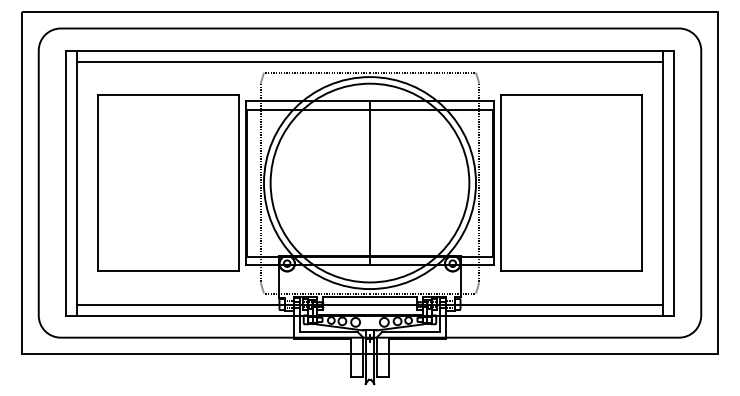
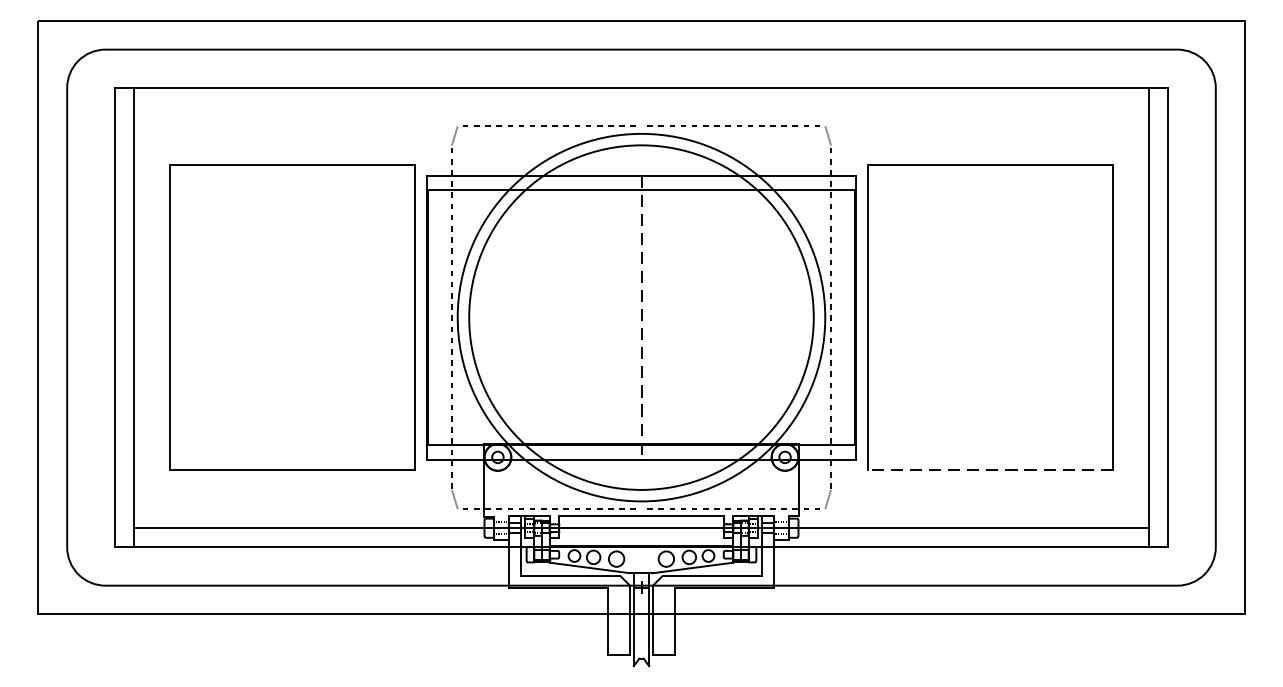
line: (369, 61) -> (640, 106), removed
line: (370, 183) -> (642, 318), solid -> dashed
line: (571, 271) -> (990, 470), solid -> dashed

